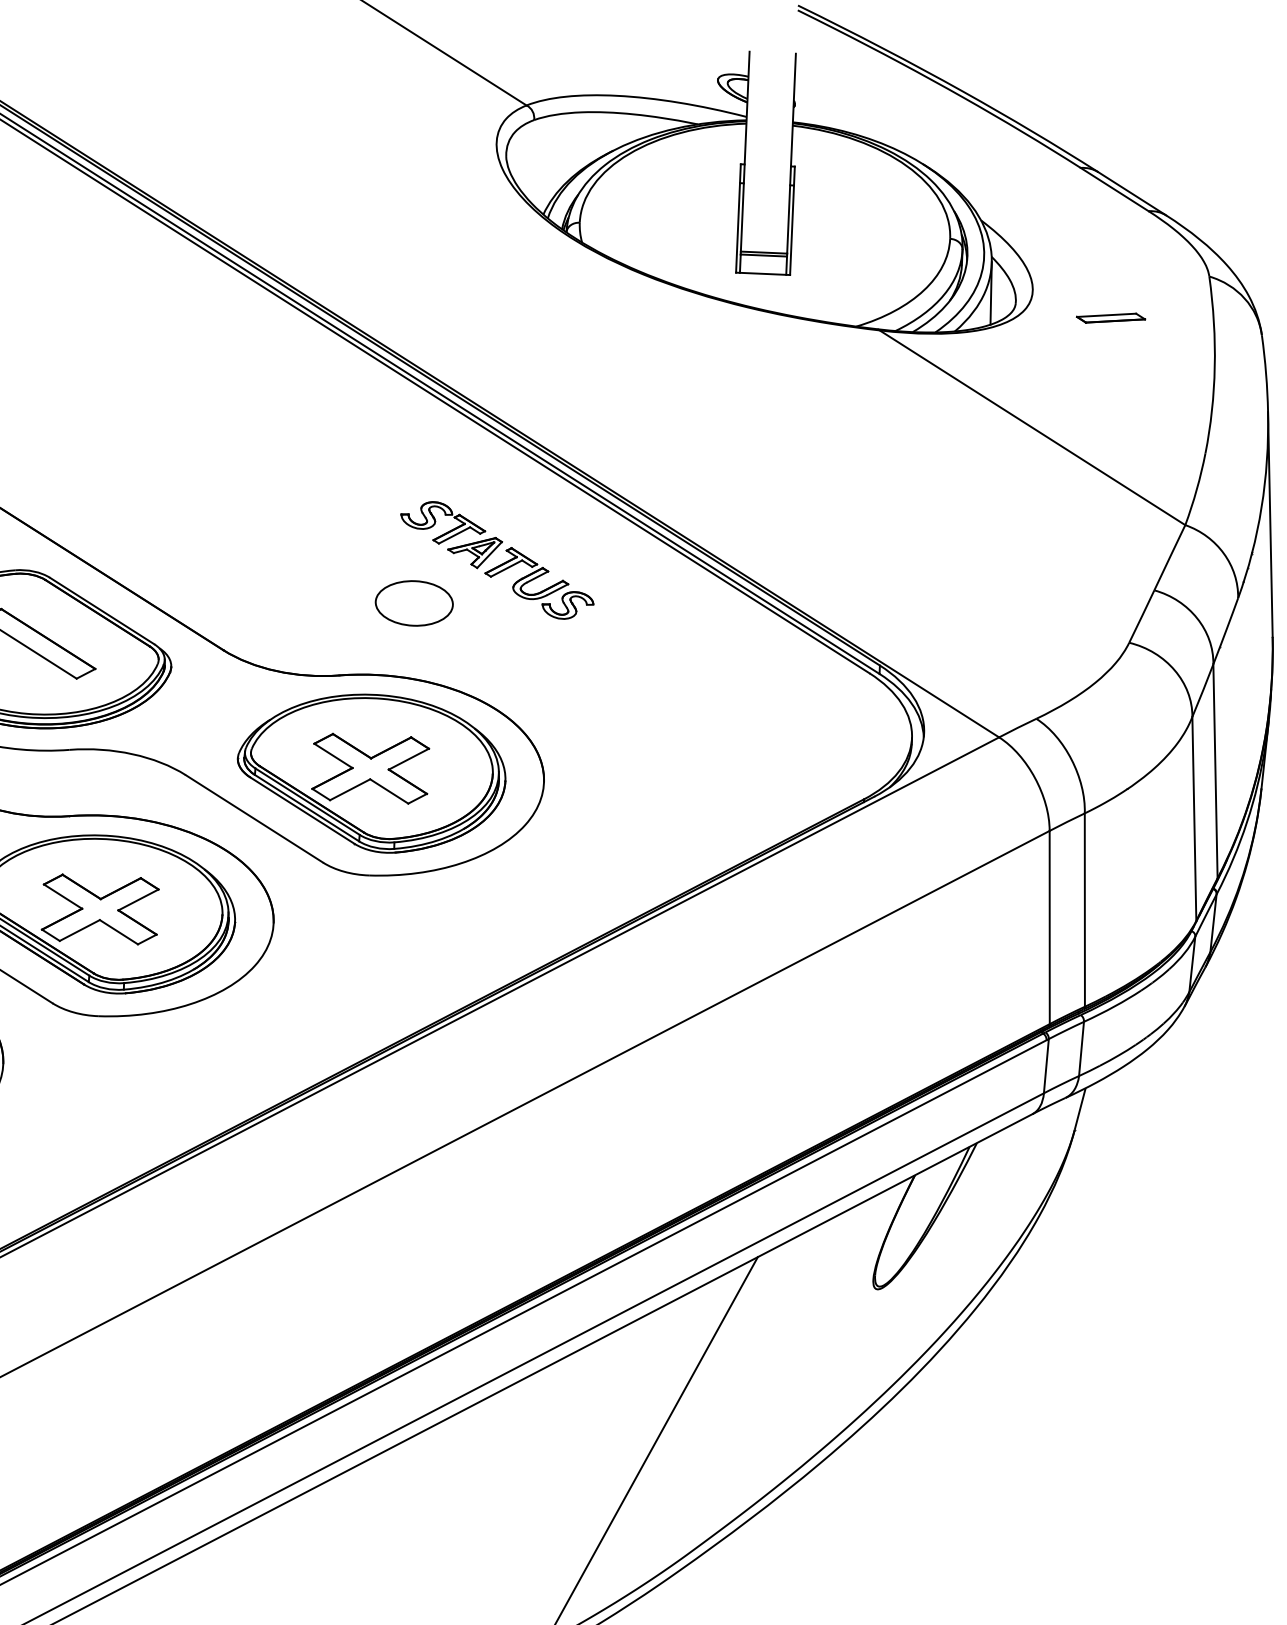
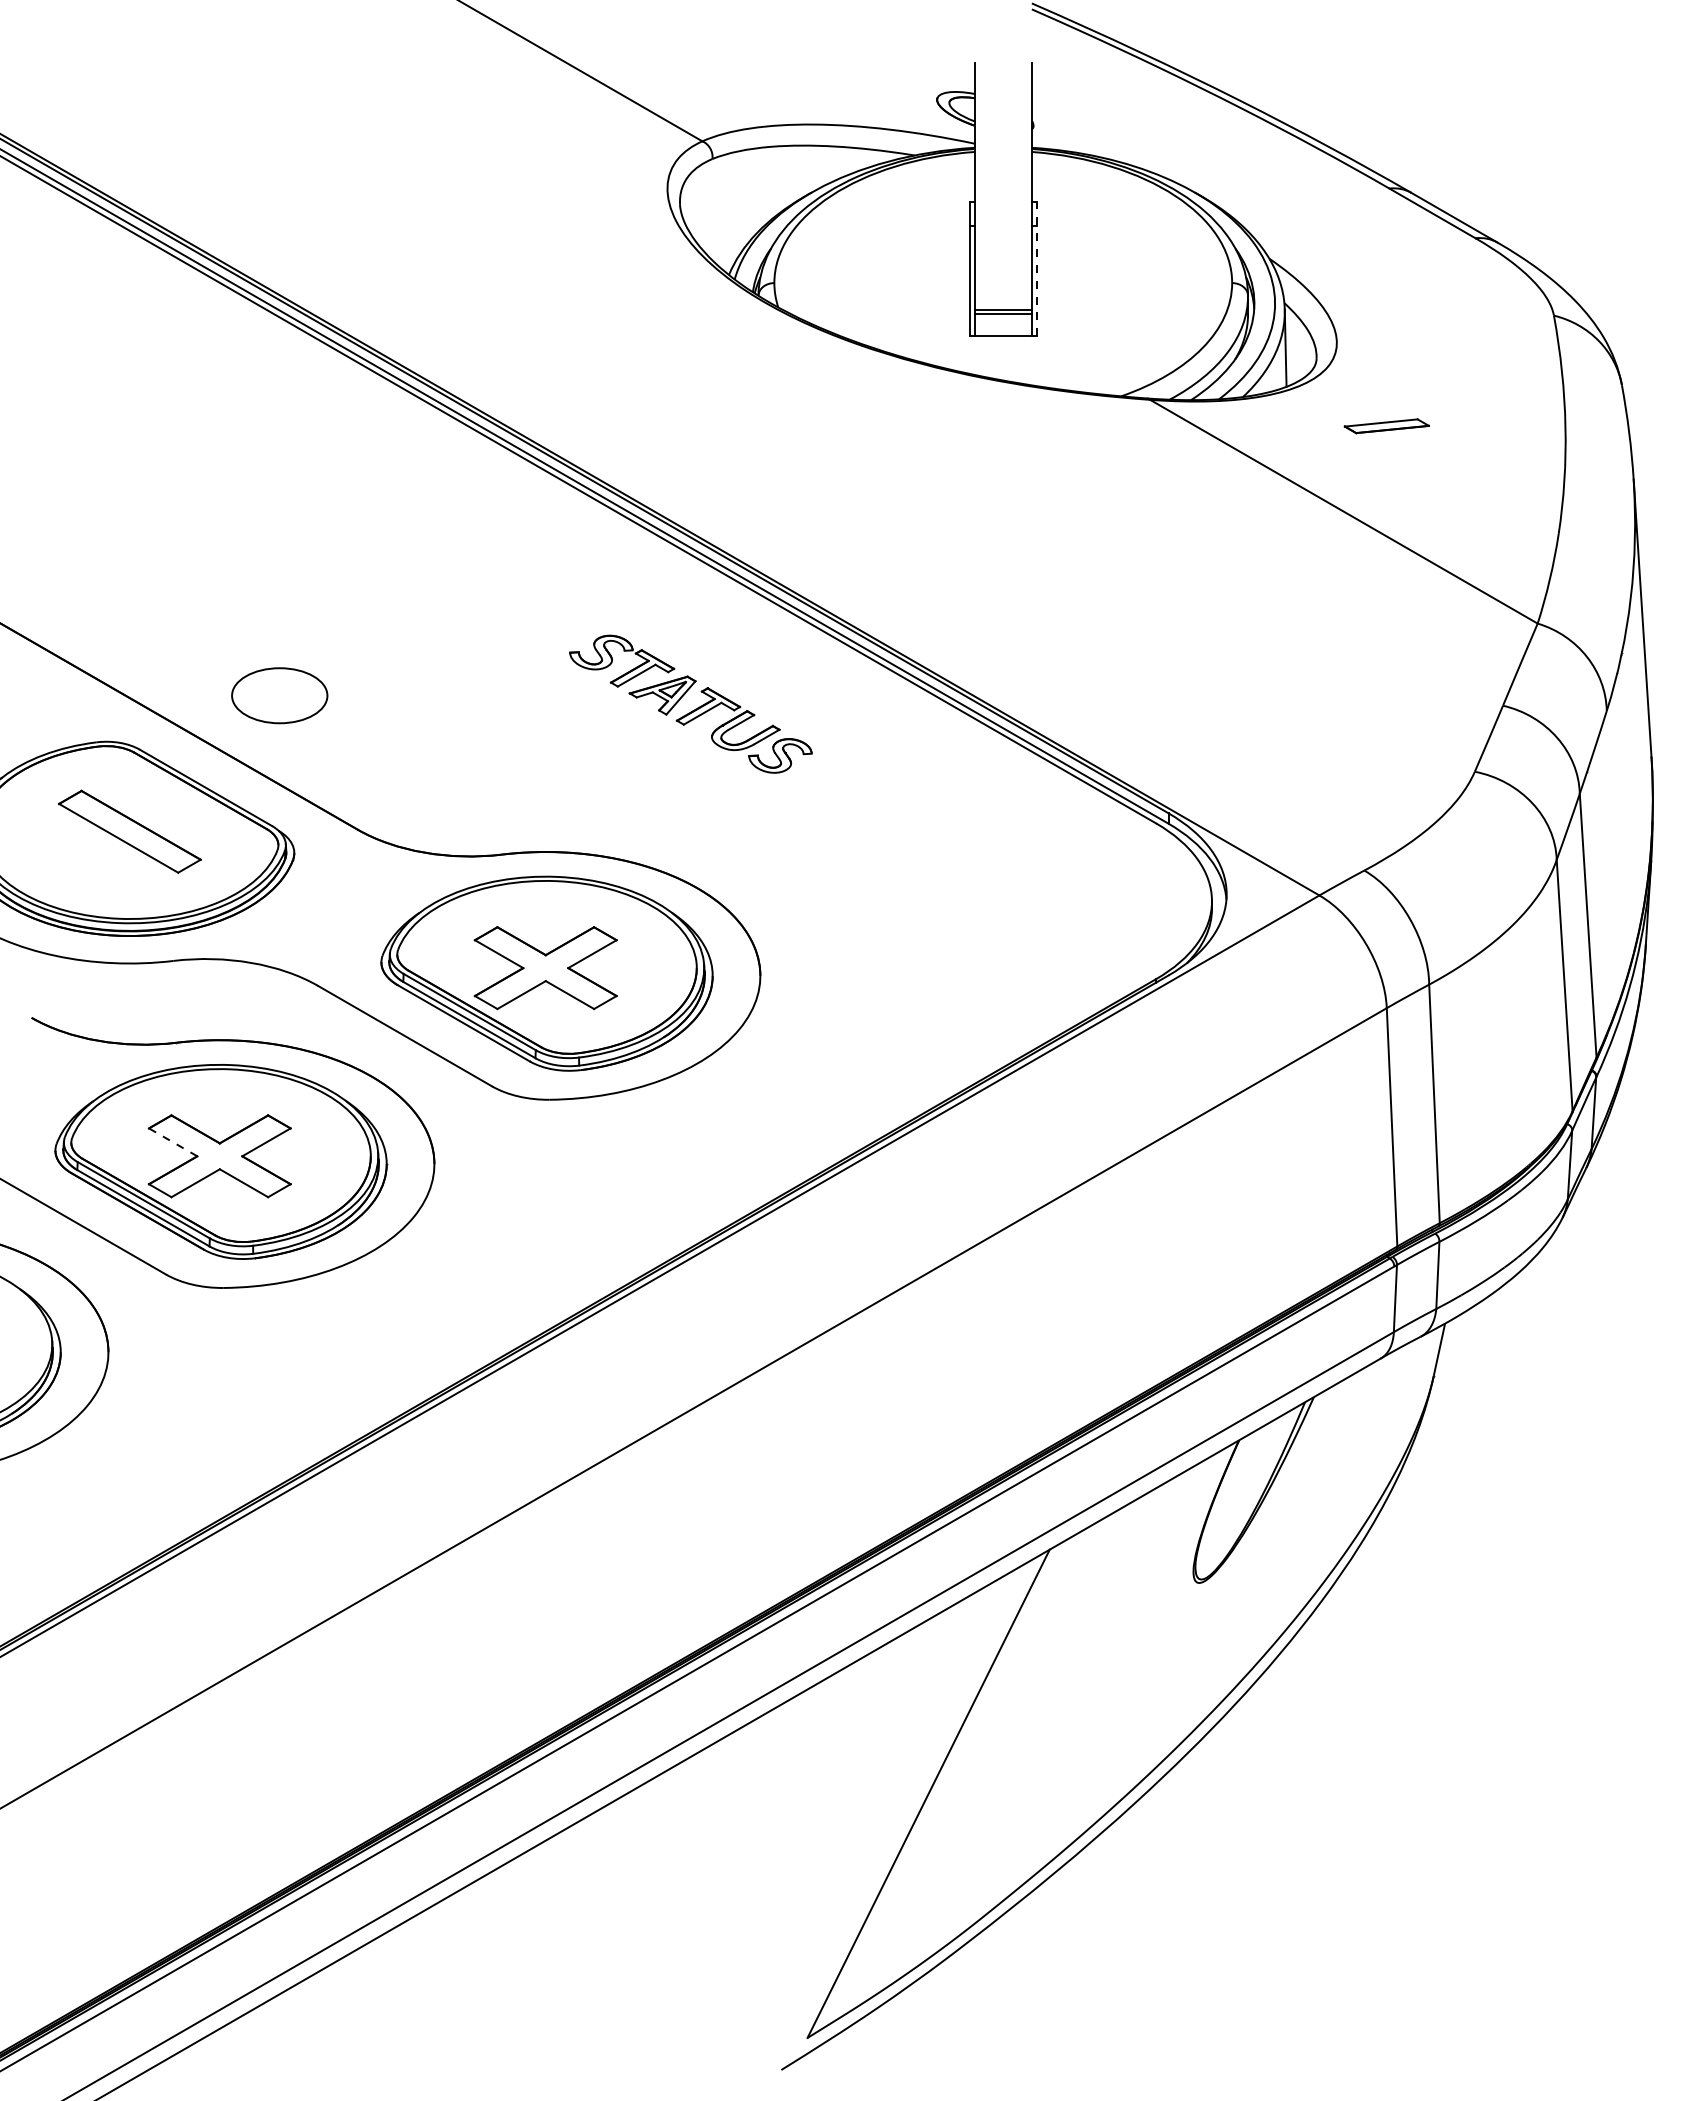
line: (792, 220) -> (1036, 269), solid -> dashed
part: (1110, 318) -> (1386, 426), moved
part: (414, 603) -> (279, 695), moved
line: (63, 896) -> (173, 1142), solid -> dashed

